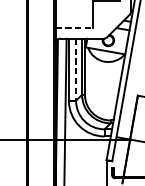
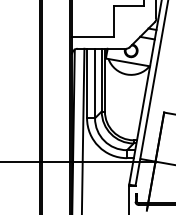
line: (73, 27) -> (92, 36), dashed -> solid
line: (76, 69) -> (95, 83), dashed -> solid

